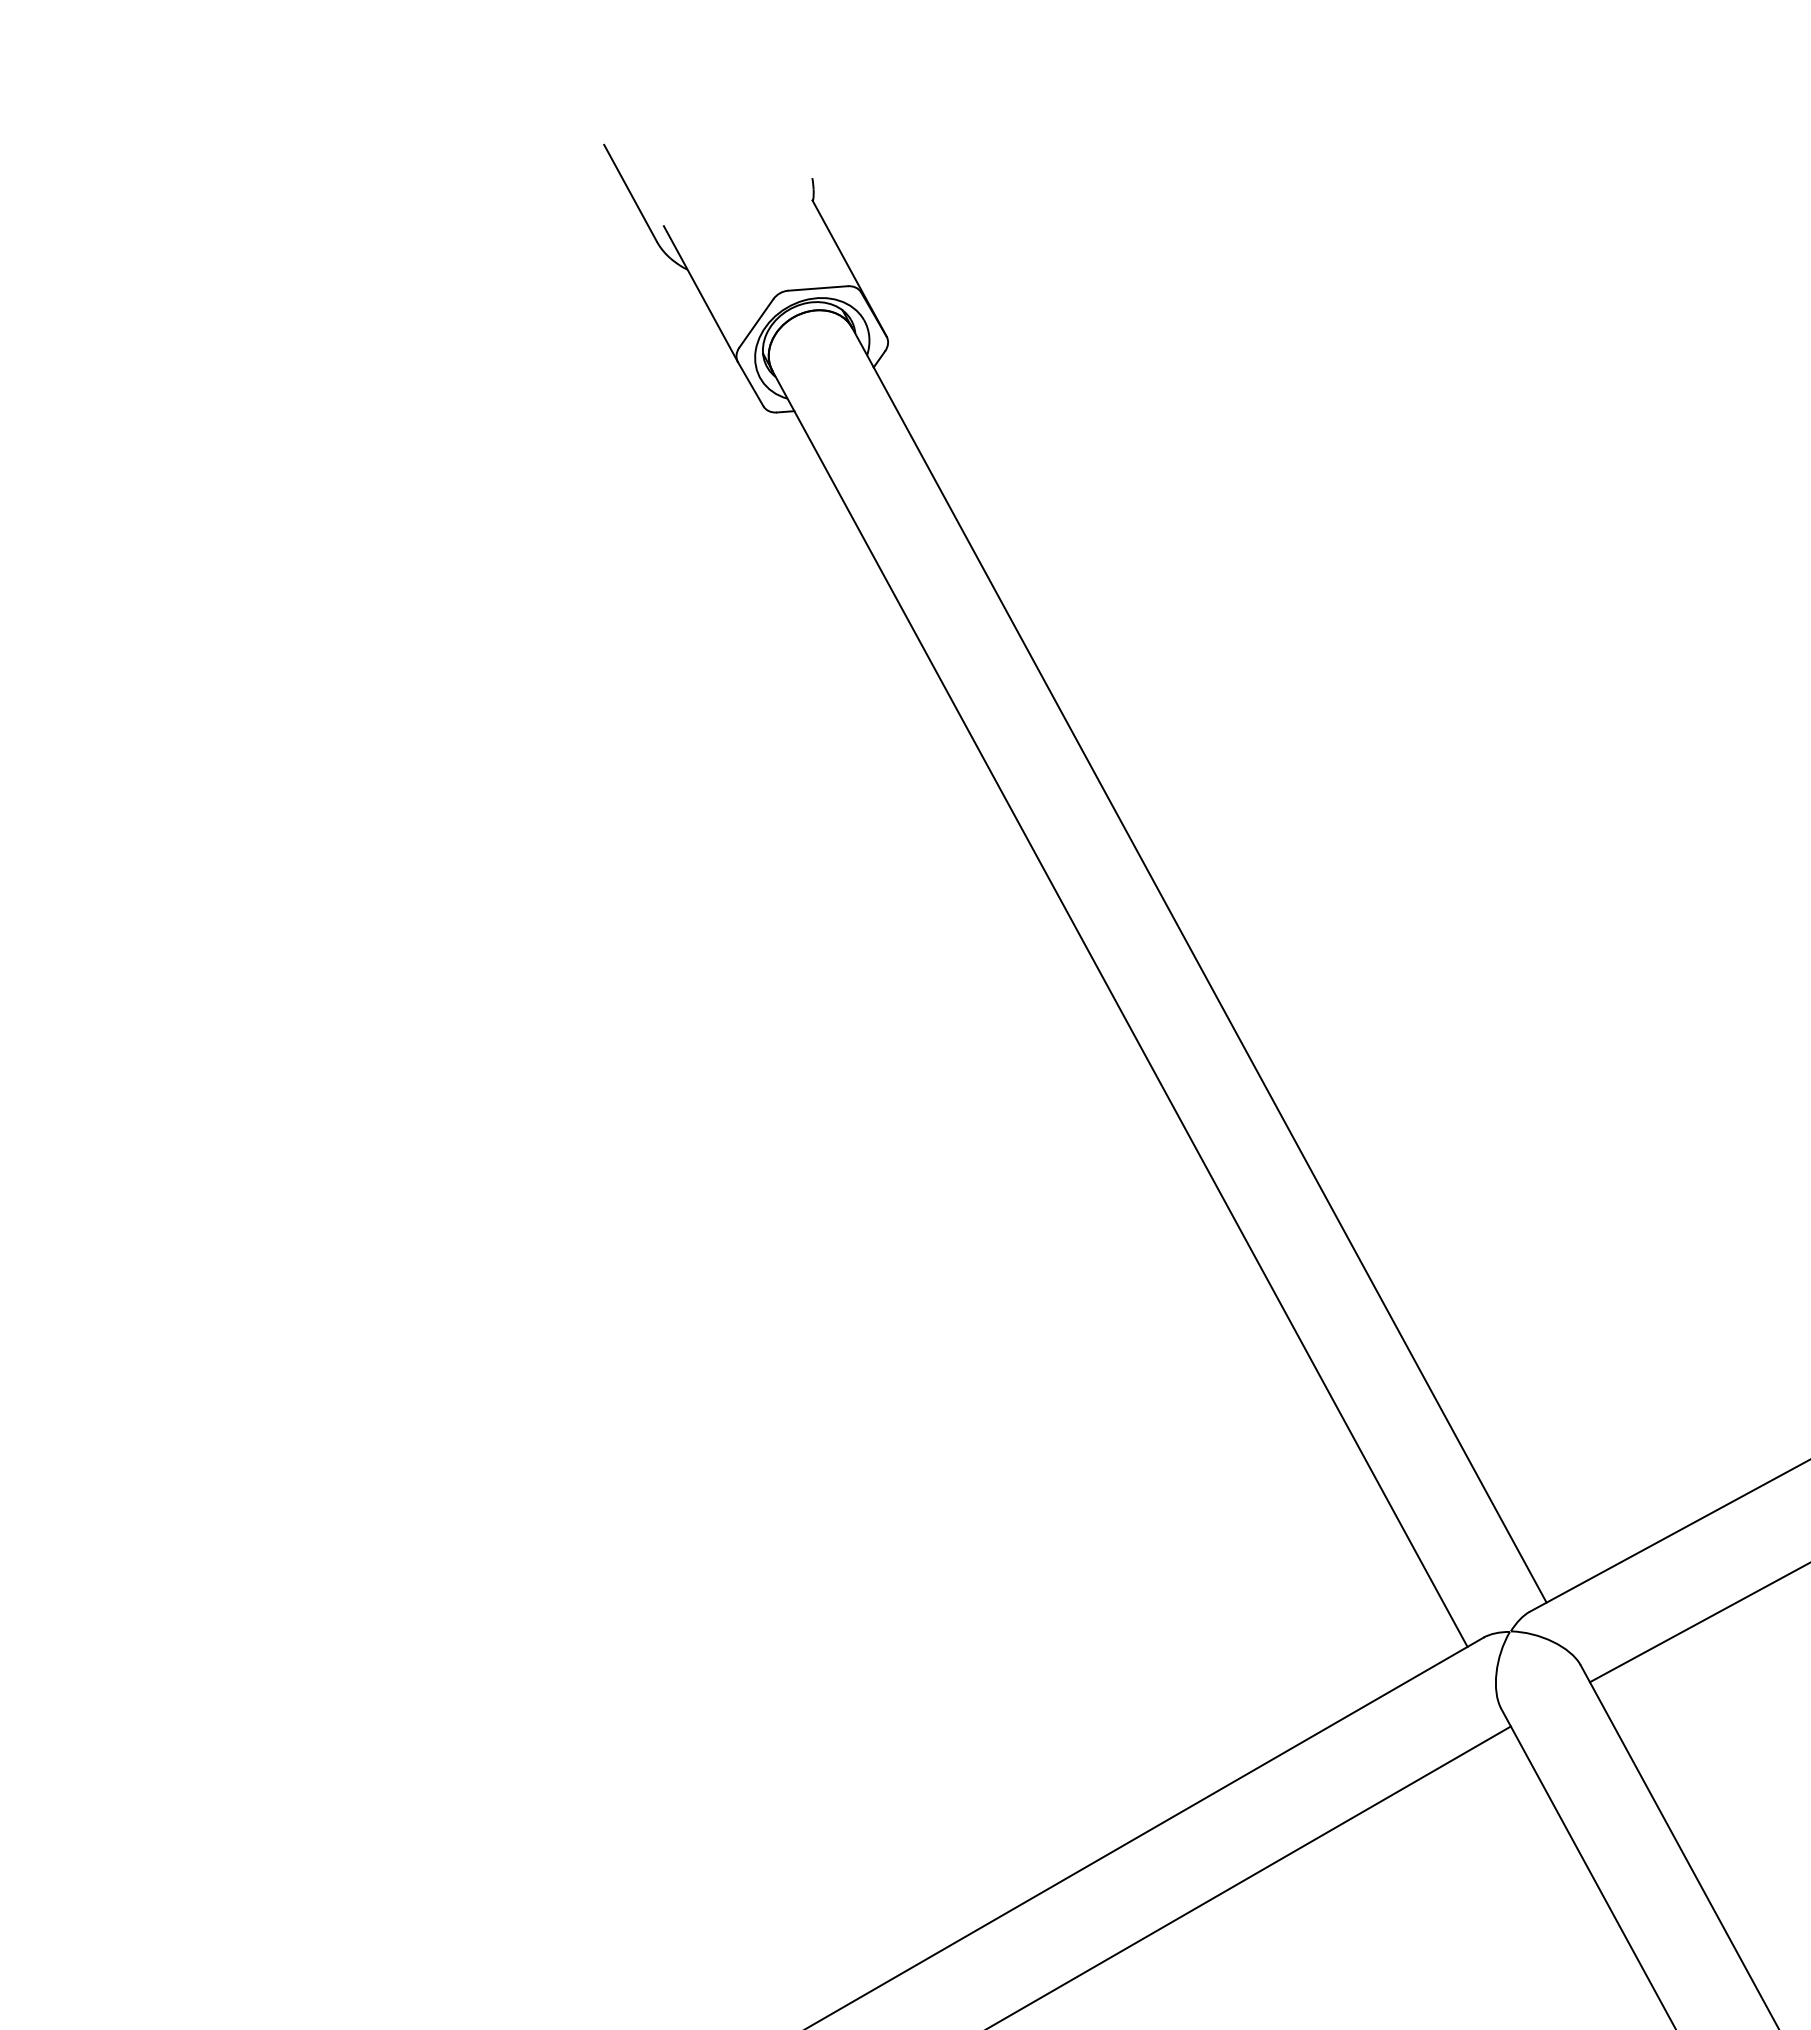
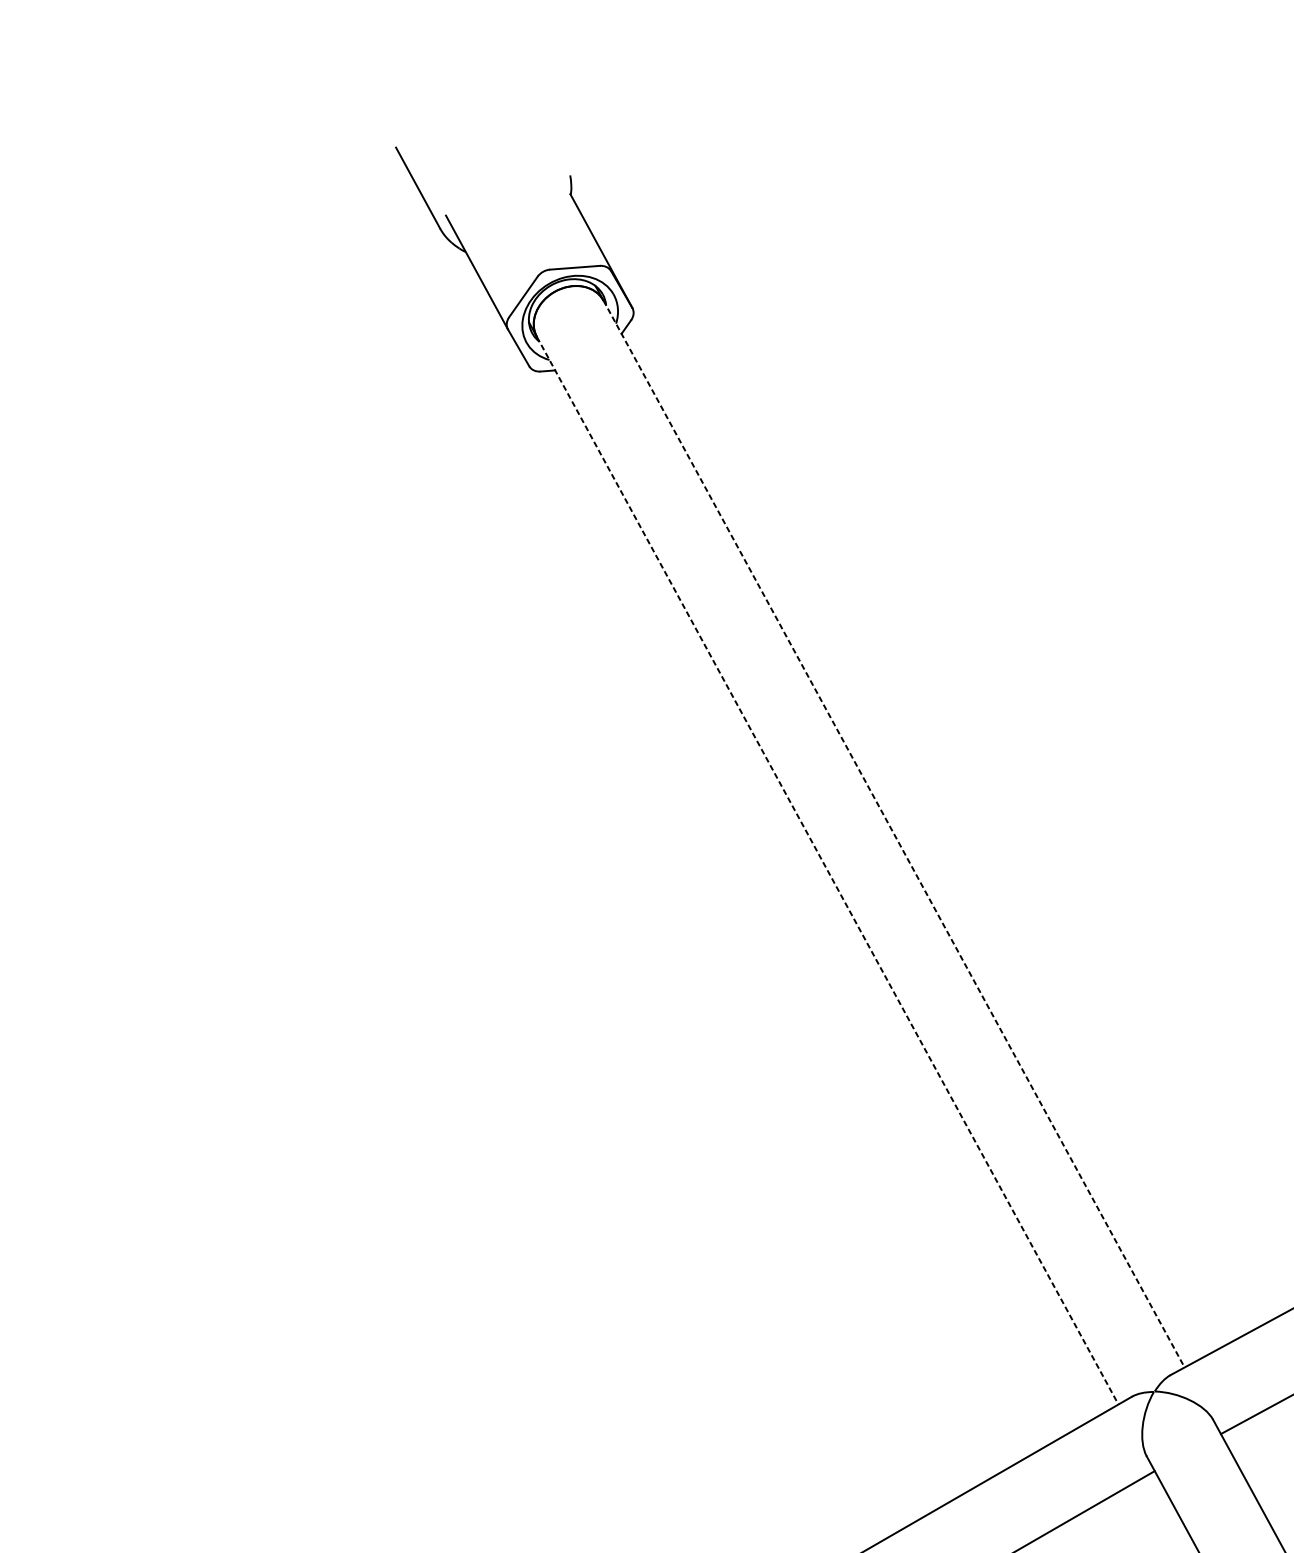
line: (1199, 965) -> (894, 834), solid -> dashed
line: (1120, 1009) -> (828, 871), solid -> dashed

